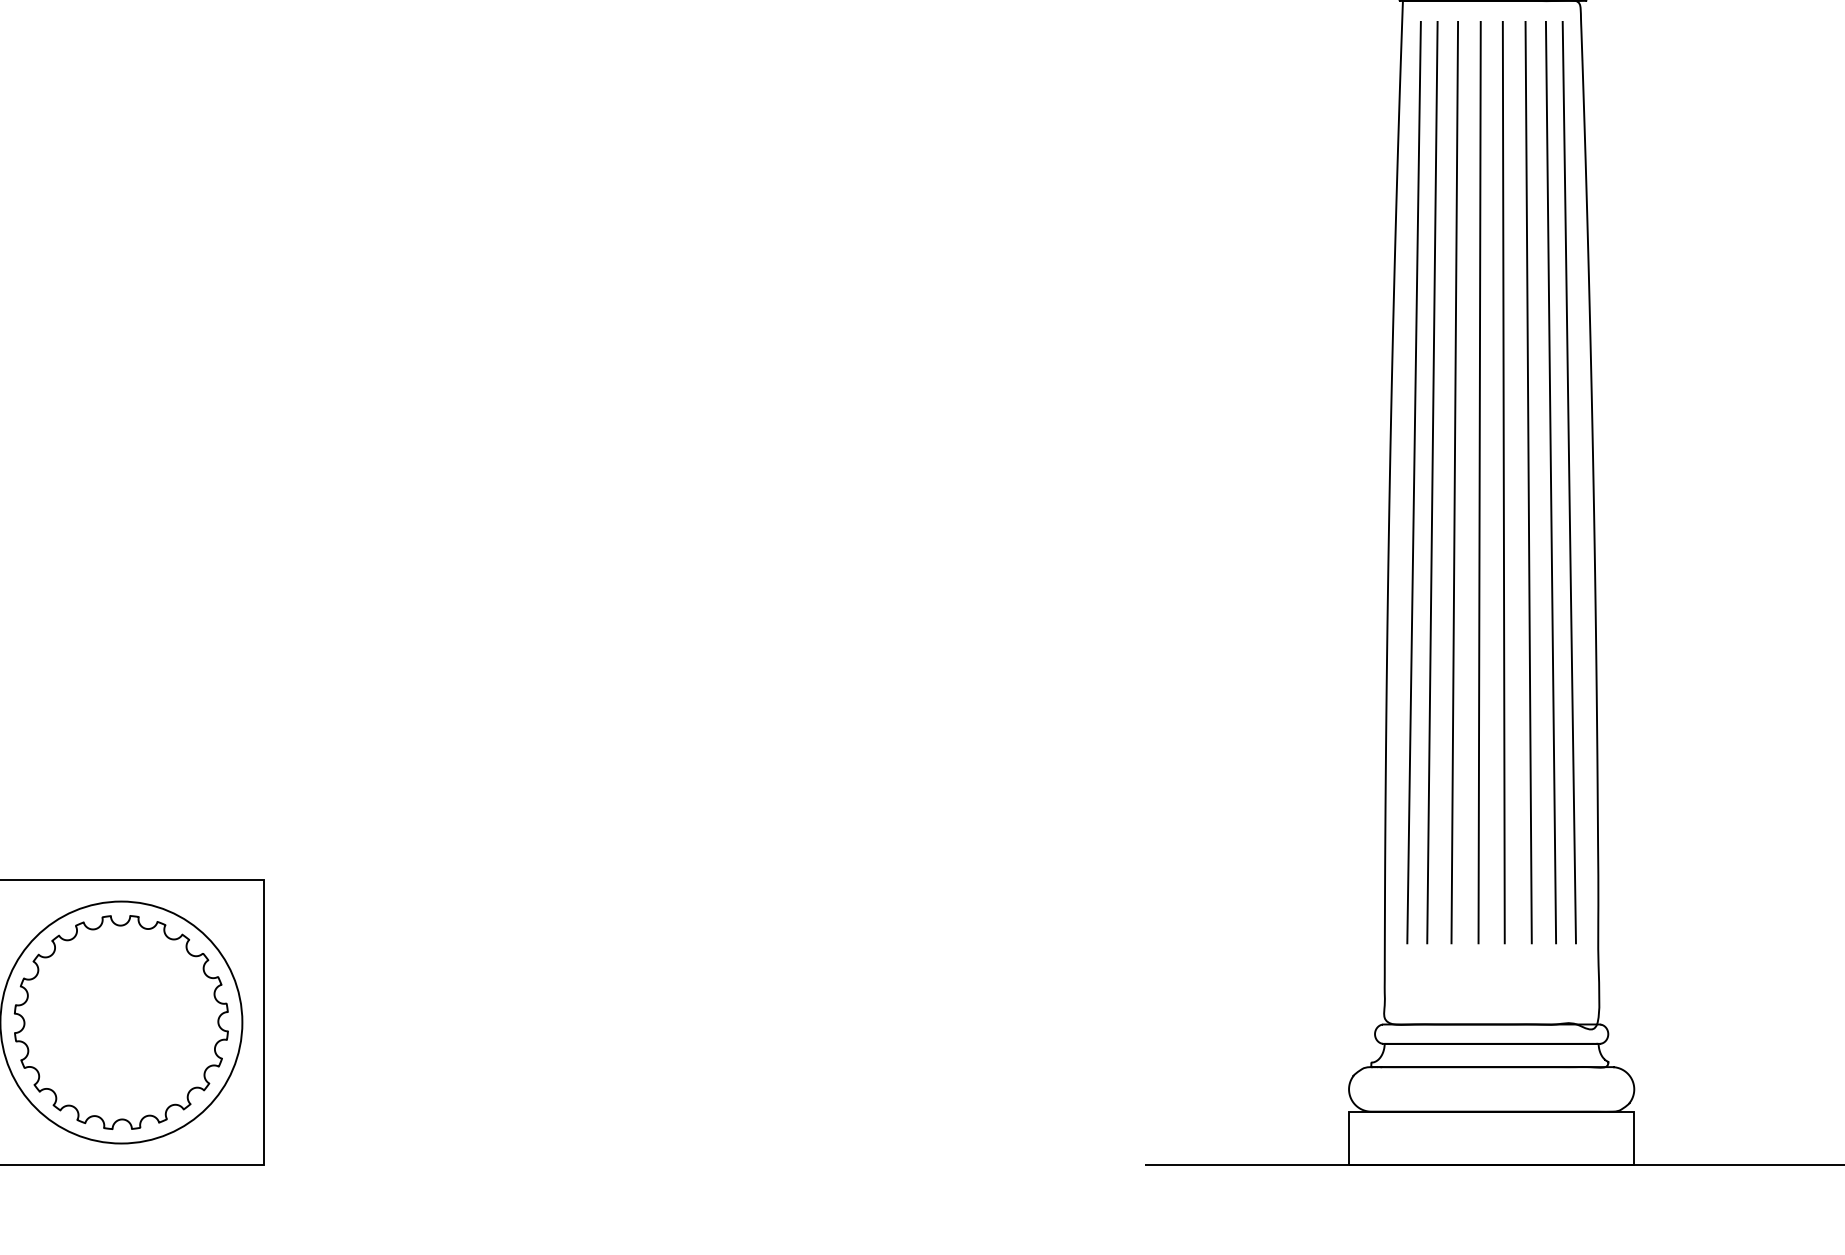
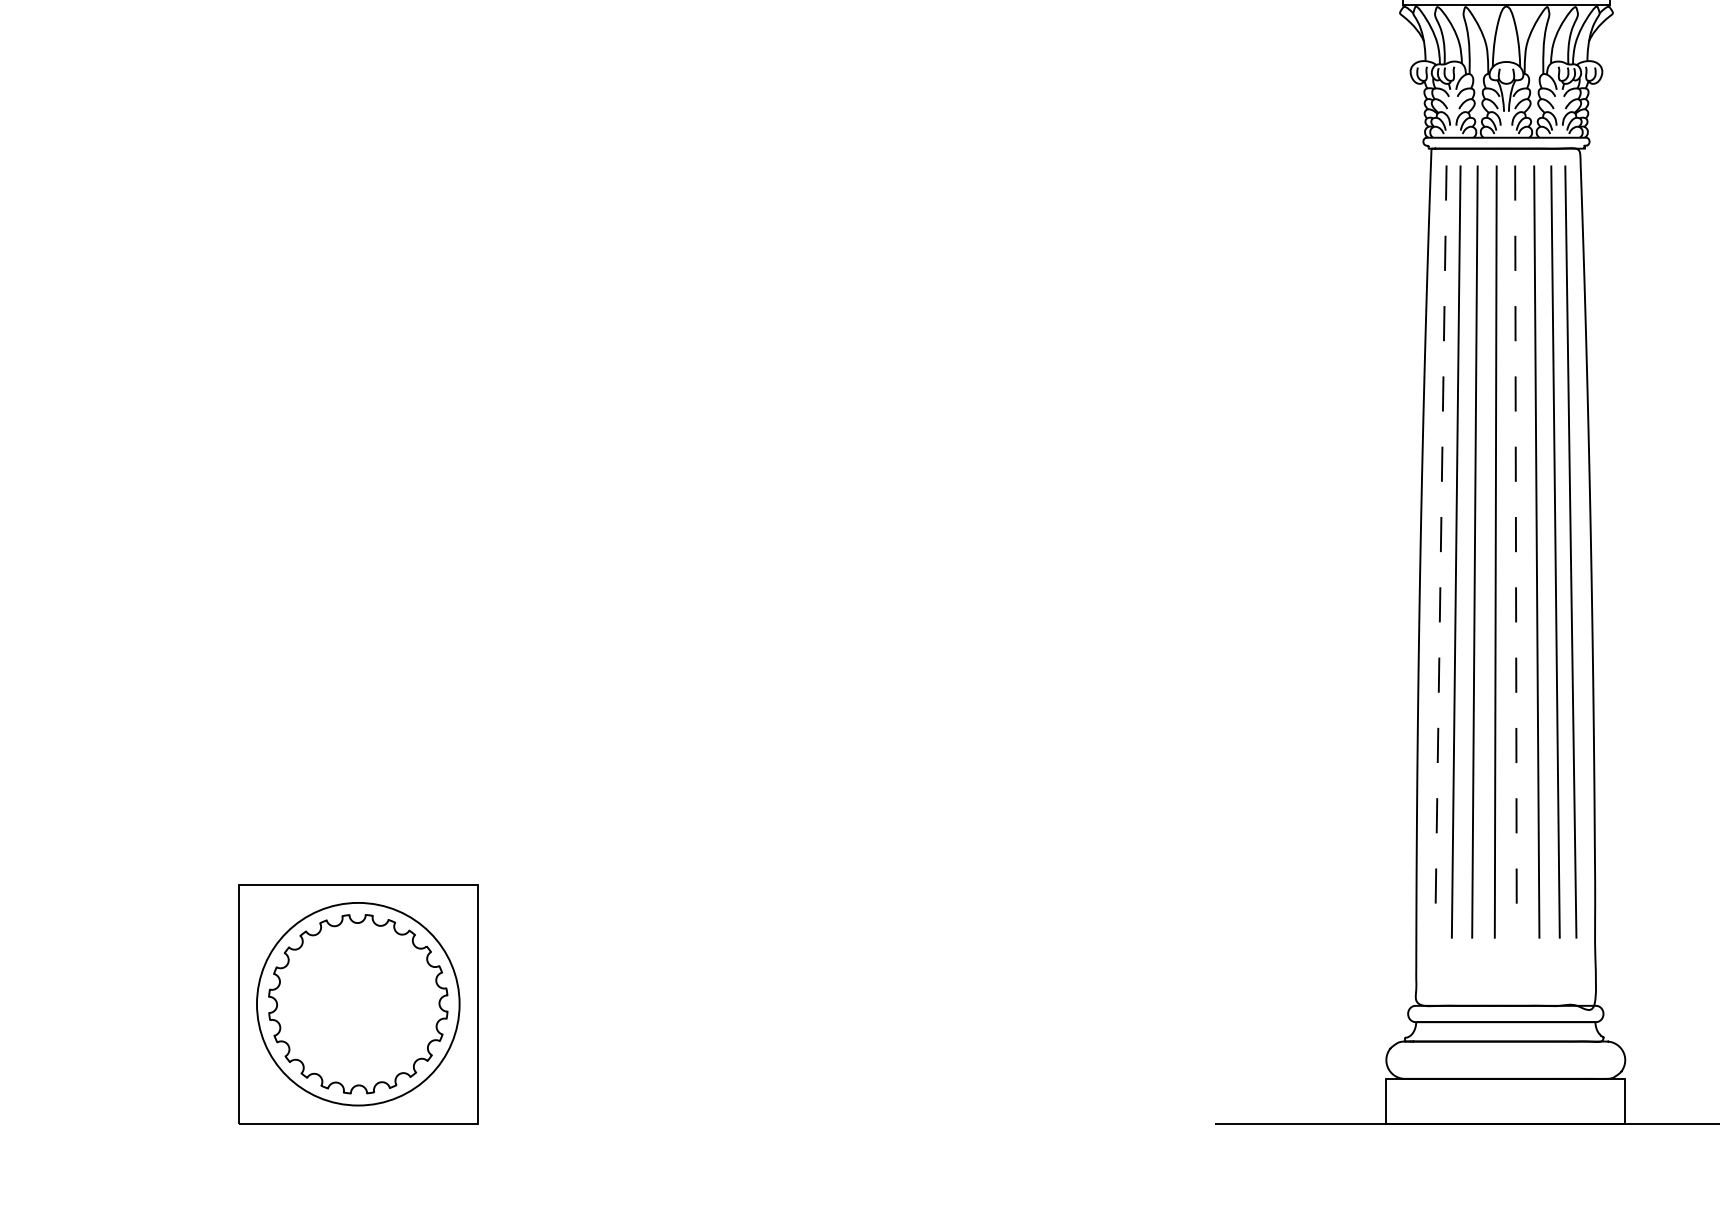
line: (1413, 483) -> (1440, 552), solid -> dashed
line: (1503, 483) -> (1515, 552), solid -> dashed

